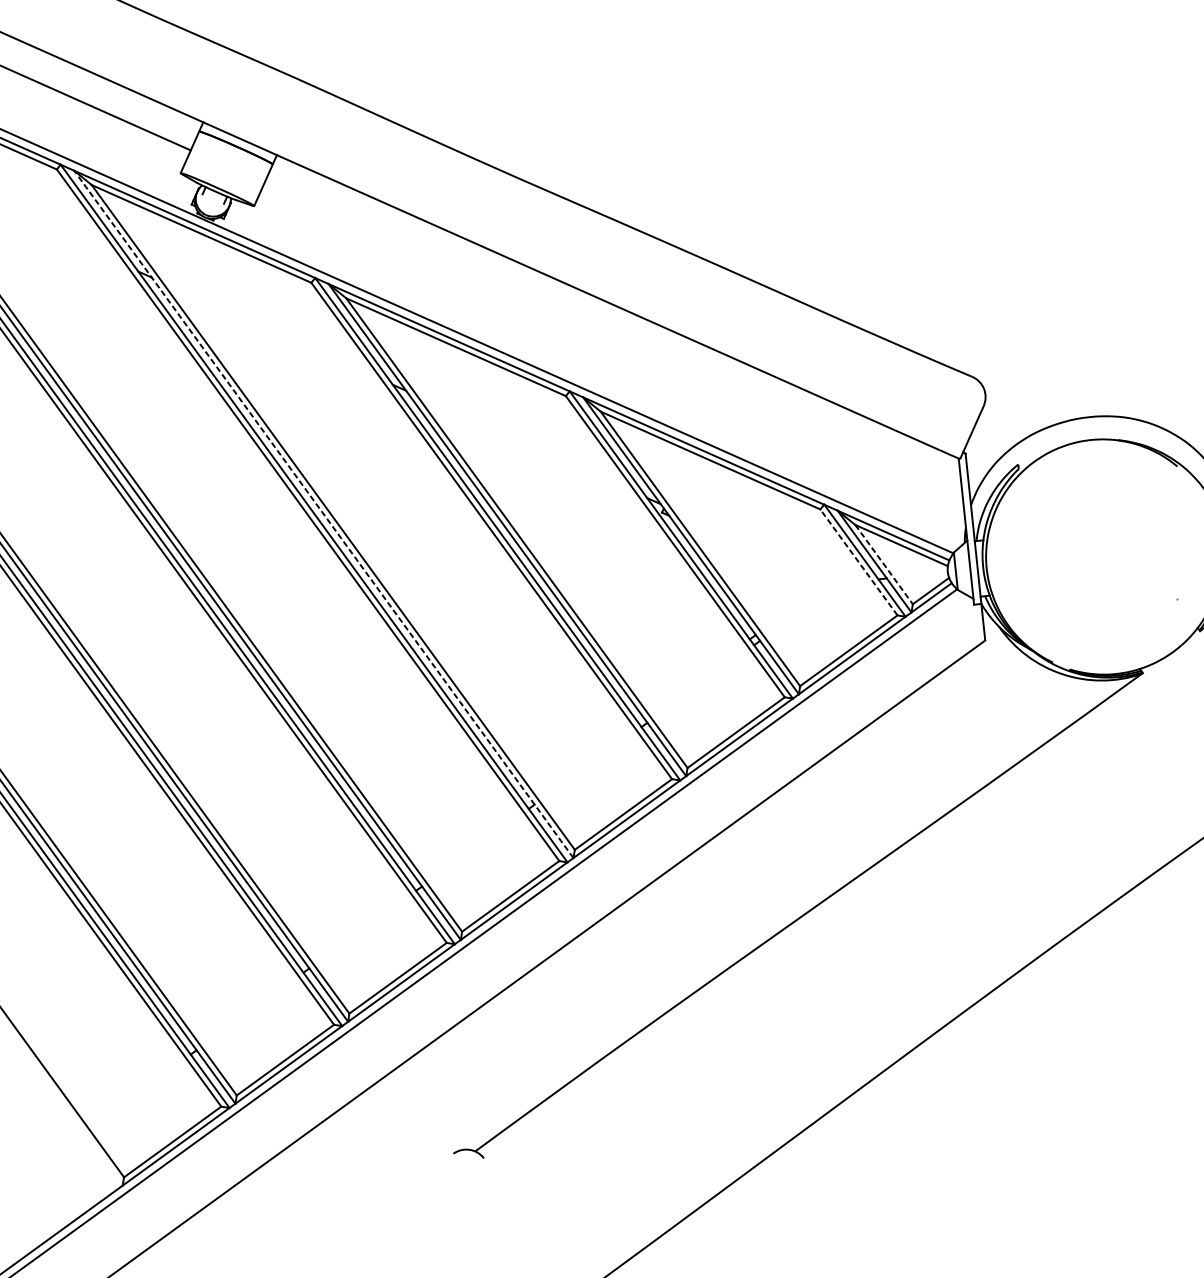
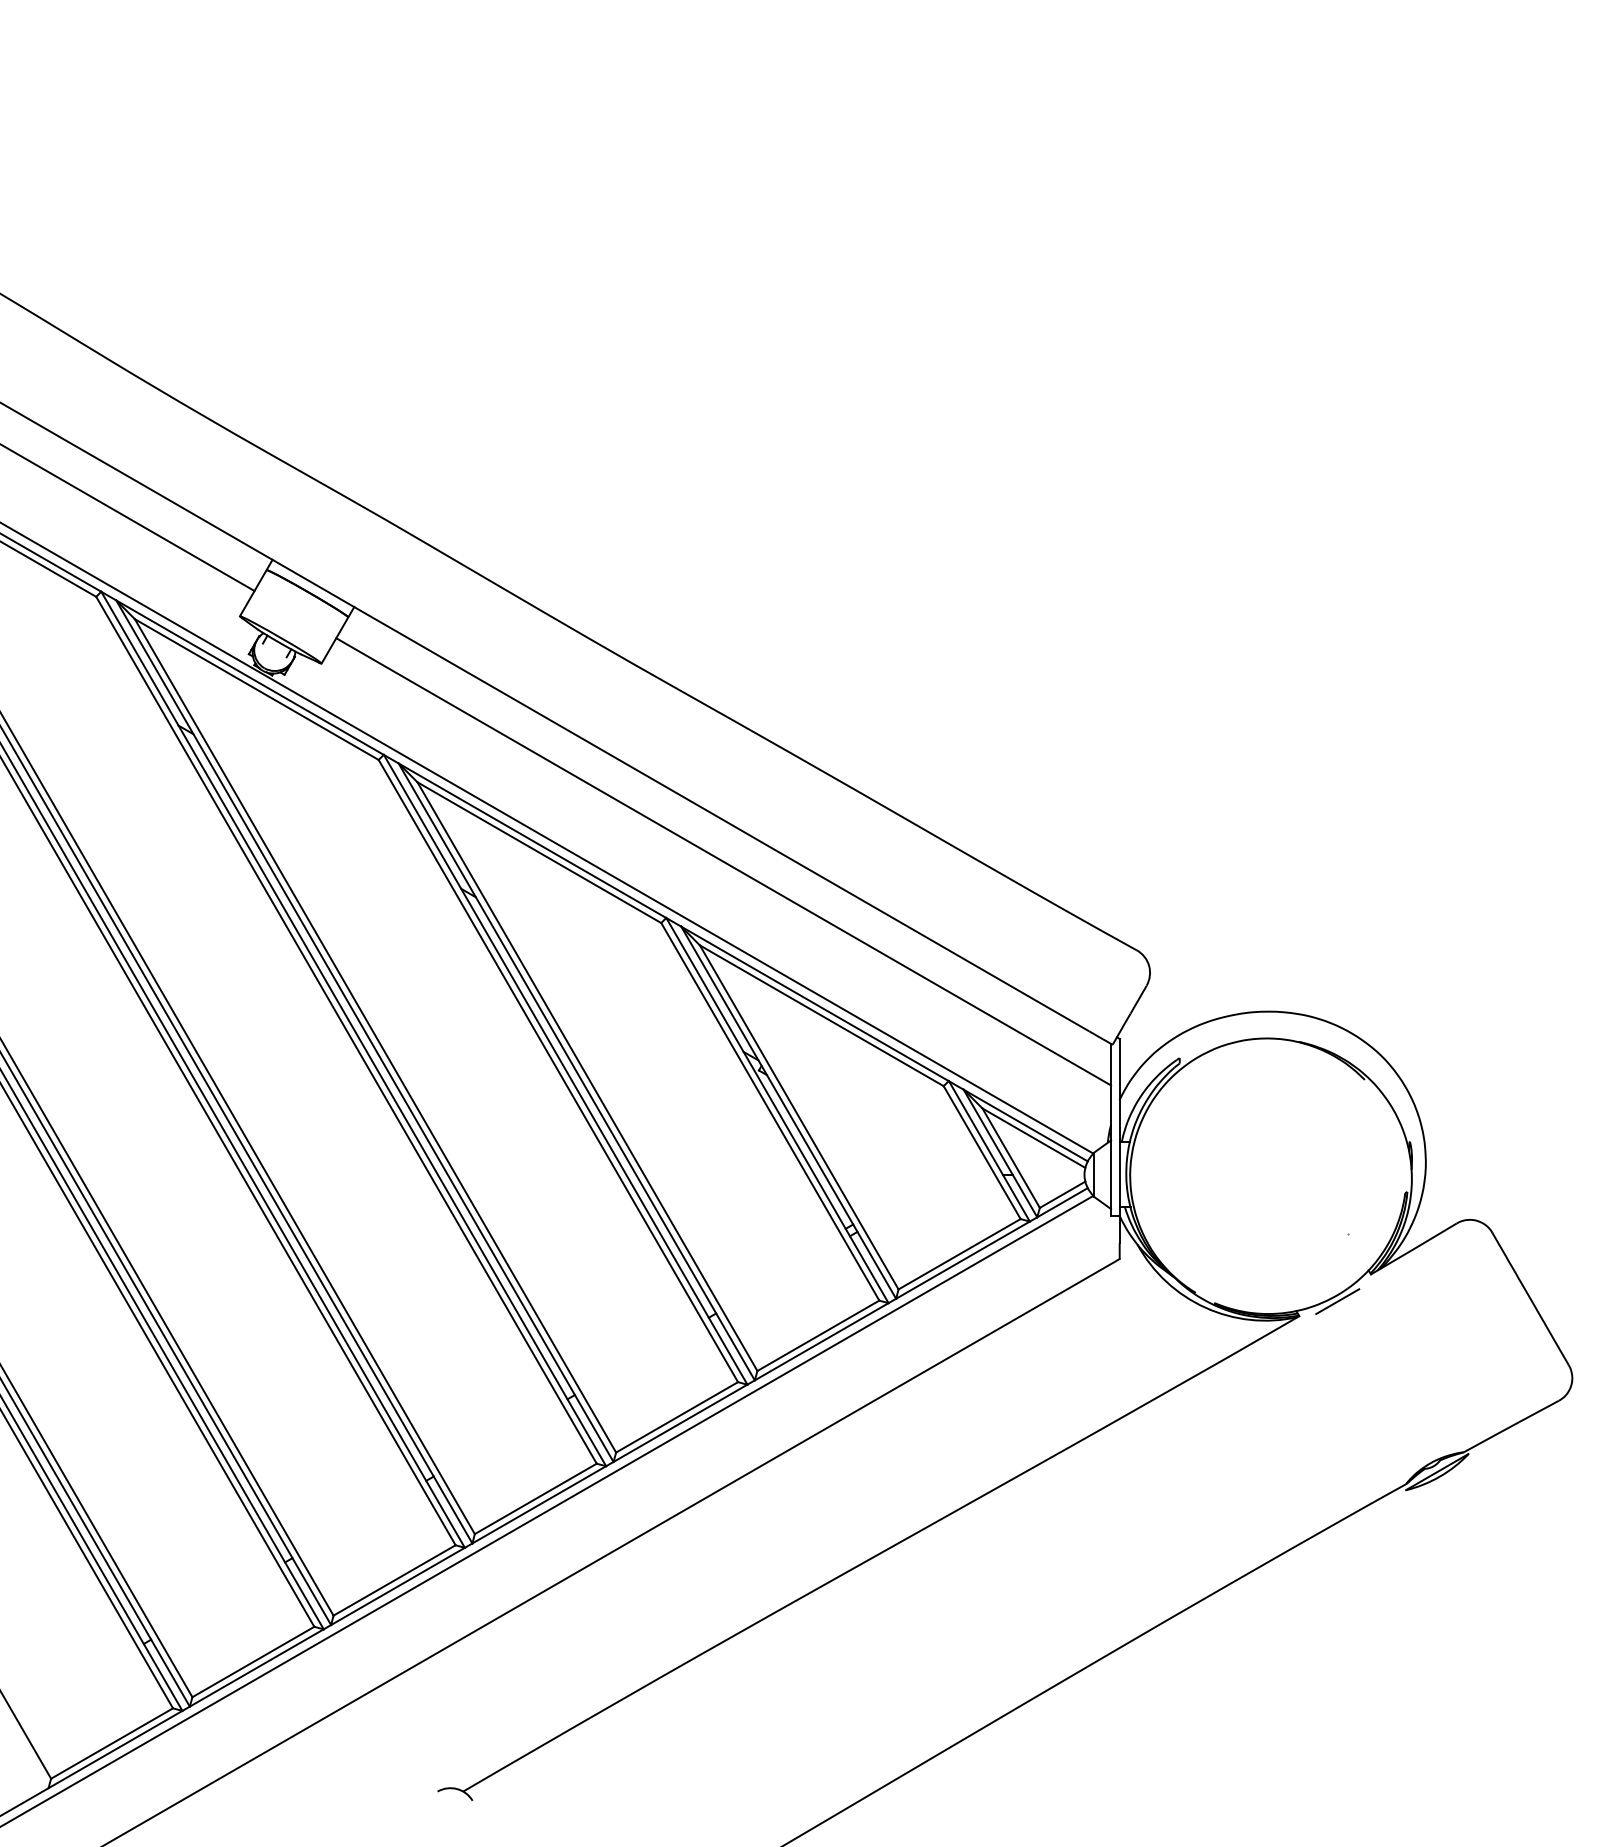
line: (613, 338) -> (723, 861), added
line: (323, 513) -> (364, 1030), dashed -> solid
line: (859, 562) -> (982, 1152), dashed -> solid
line: (884, 564) -> (1011, 1158), dashed -> solid
line: (1174, 657) -> (1337, 1301), added

